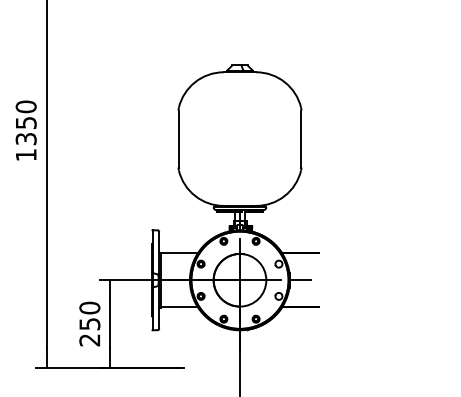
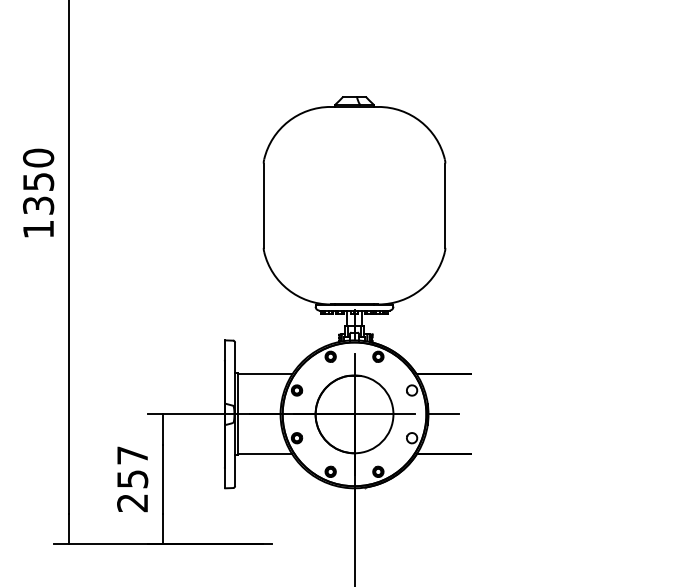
text: (89, 307) -> (132, 454), 250 -> 257

